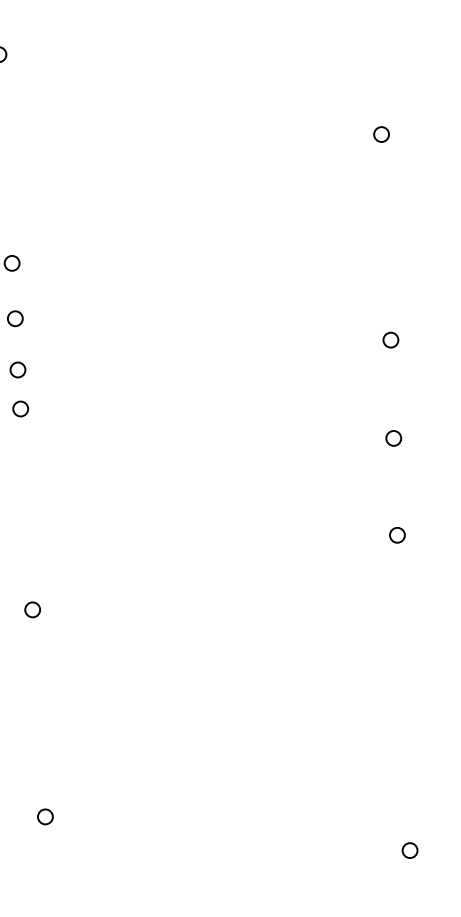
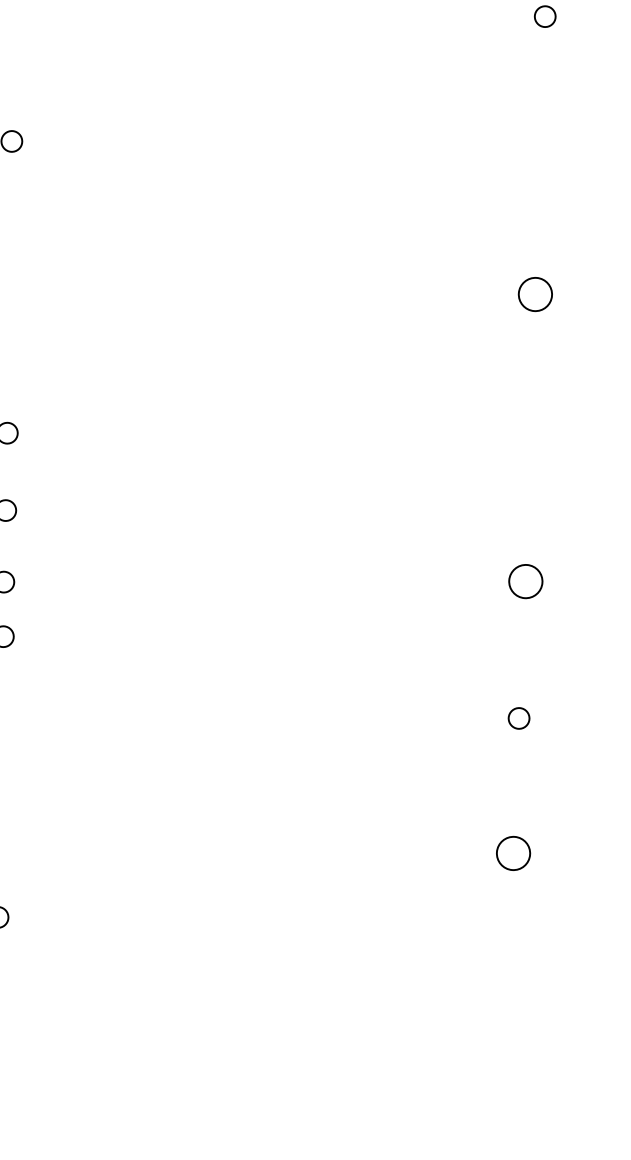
circle: (381, 134) -> (535, 294), size x1.6
circle: (390, 339) -> (525, 580), size x1.6
circle: (397, 535) -> (513, 853), size x1.6

